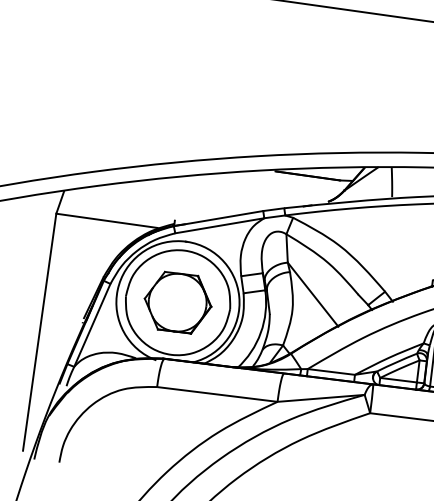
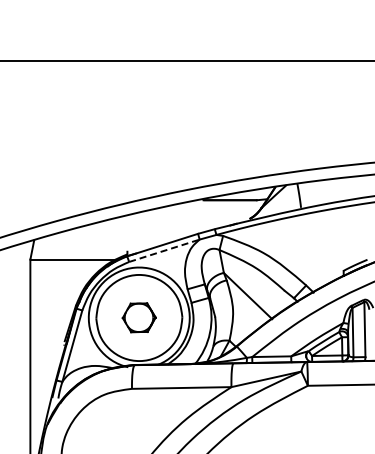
line: (219, 225) -> (164, 250), solid -> dashed
part: (177, 301) -> (138, 317), size x0.6

